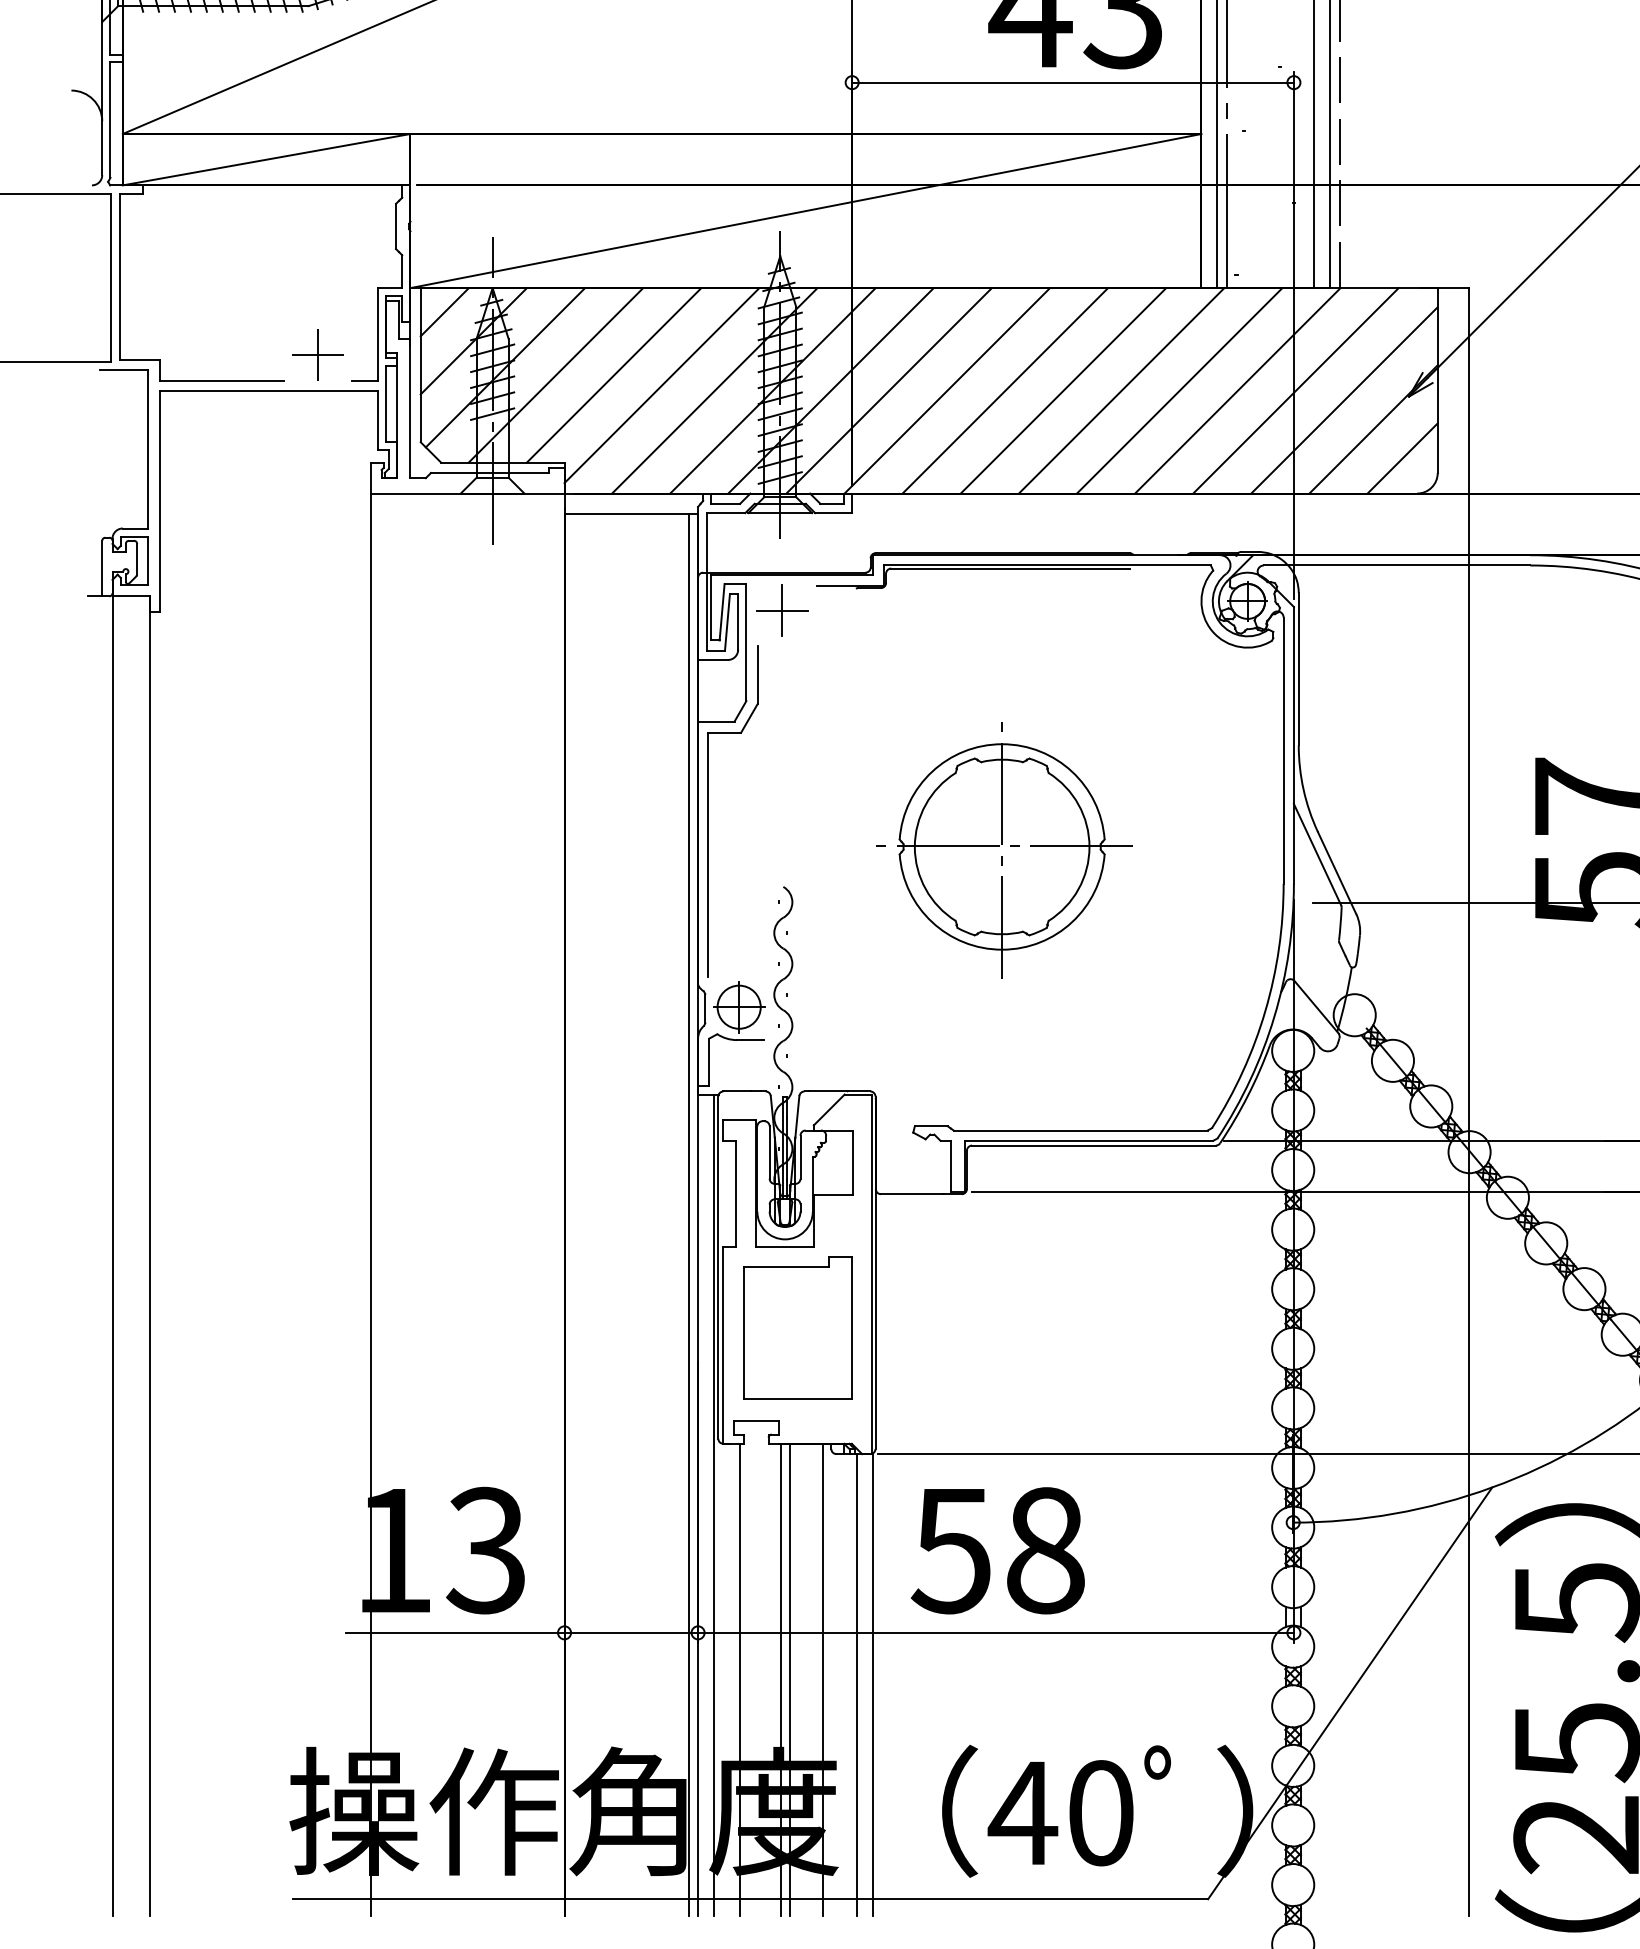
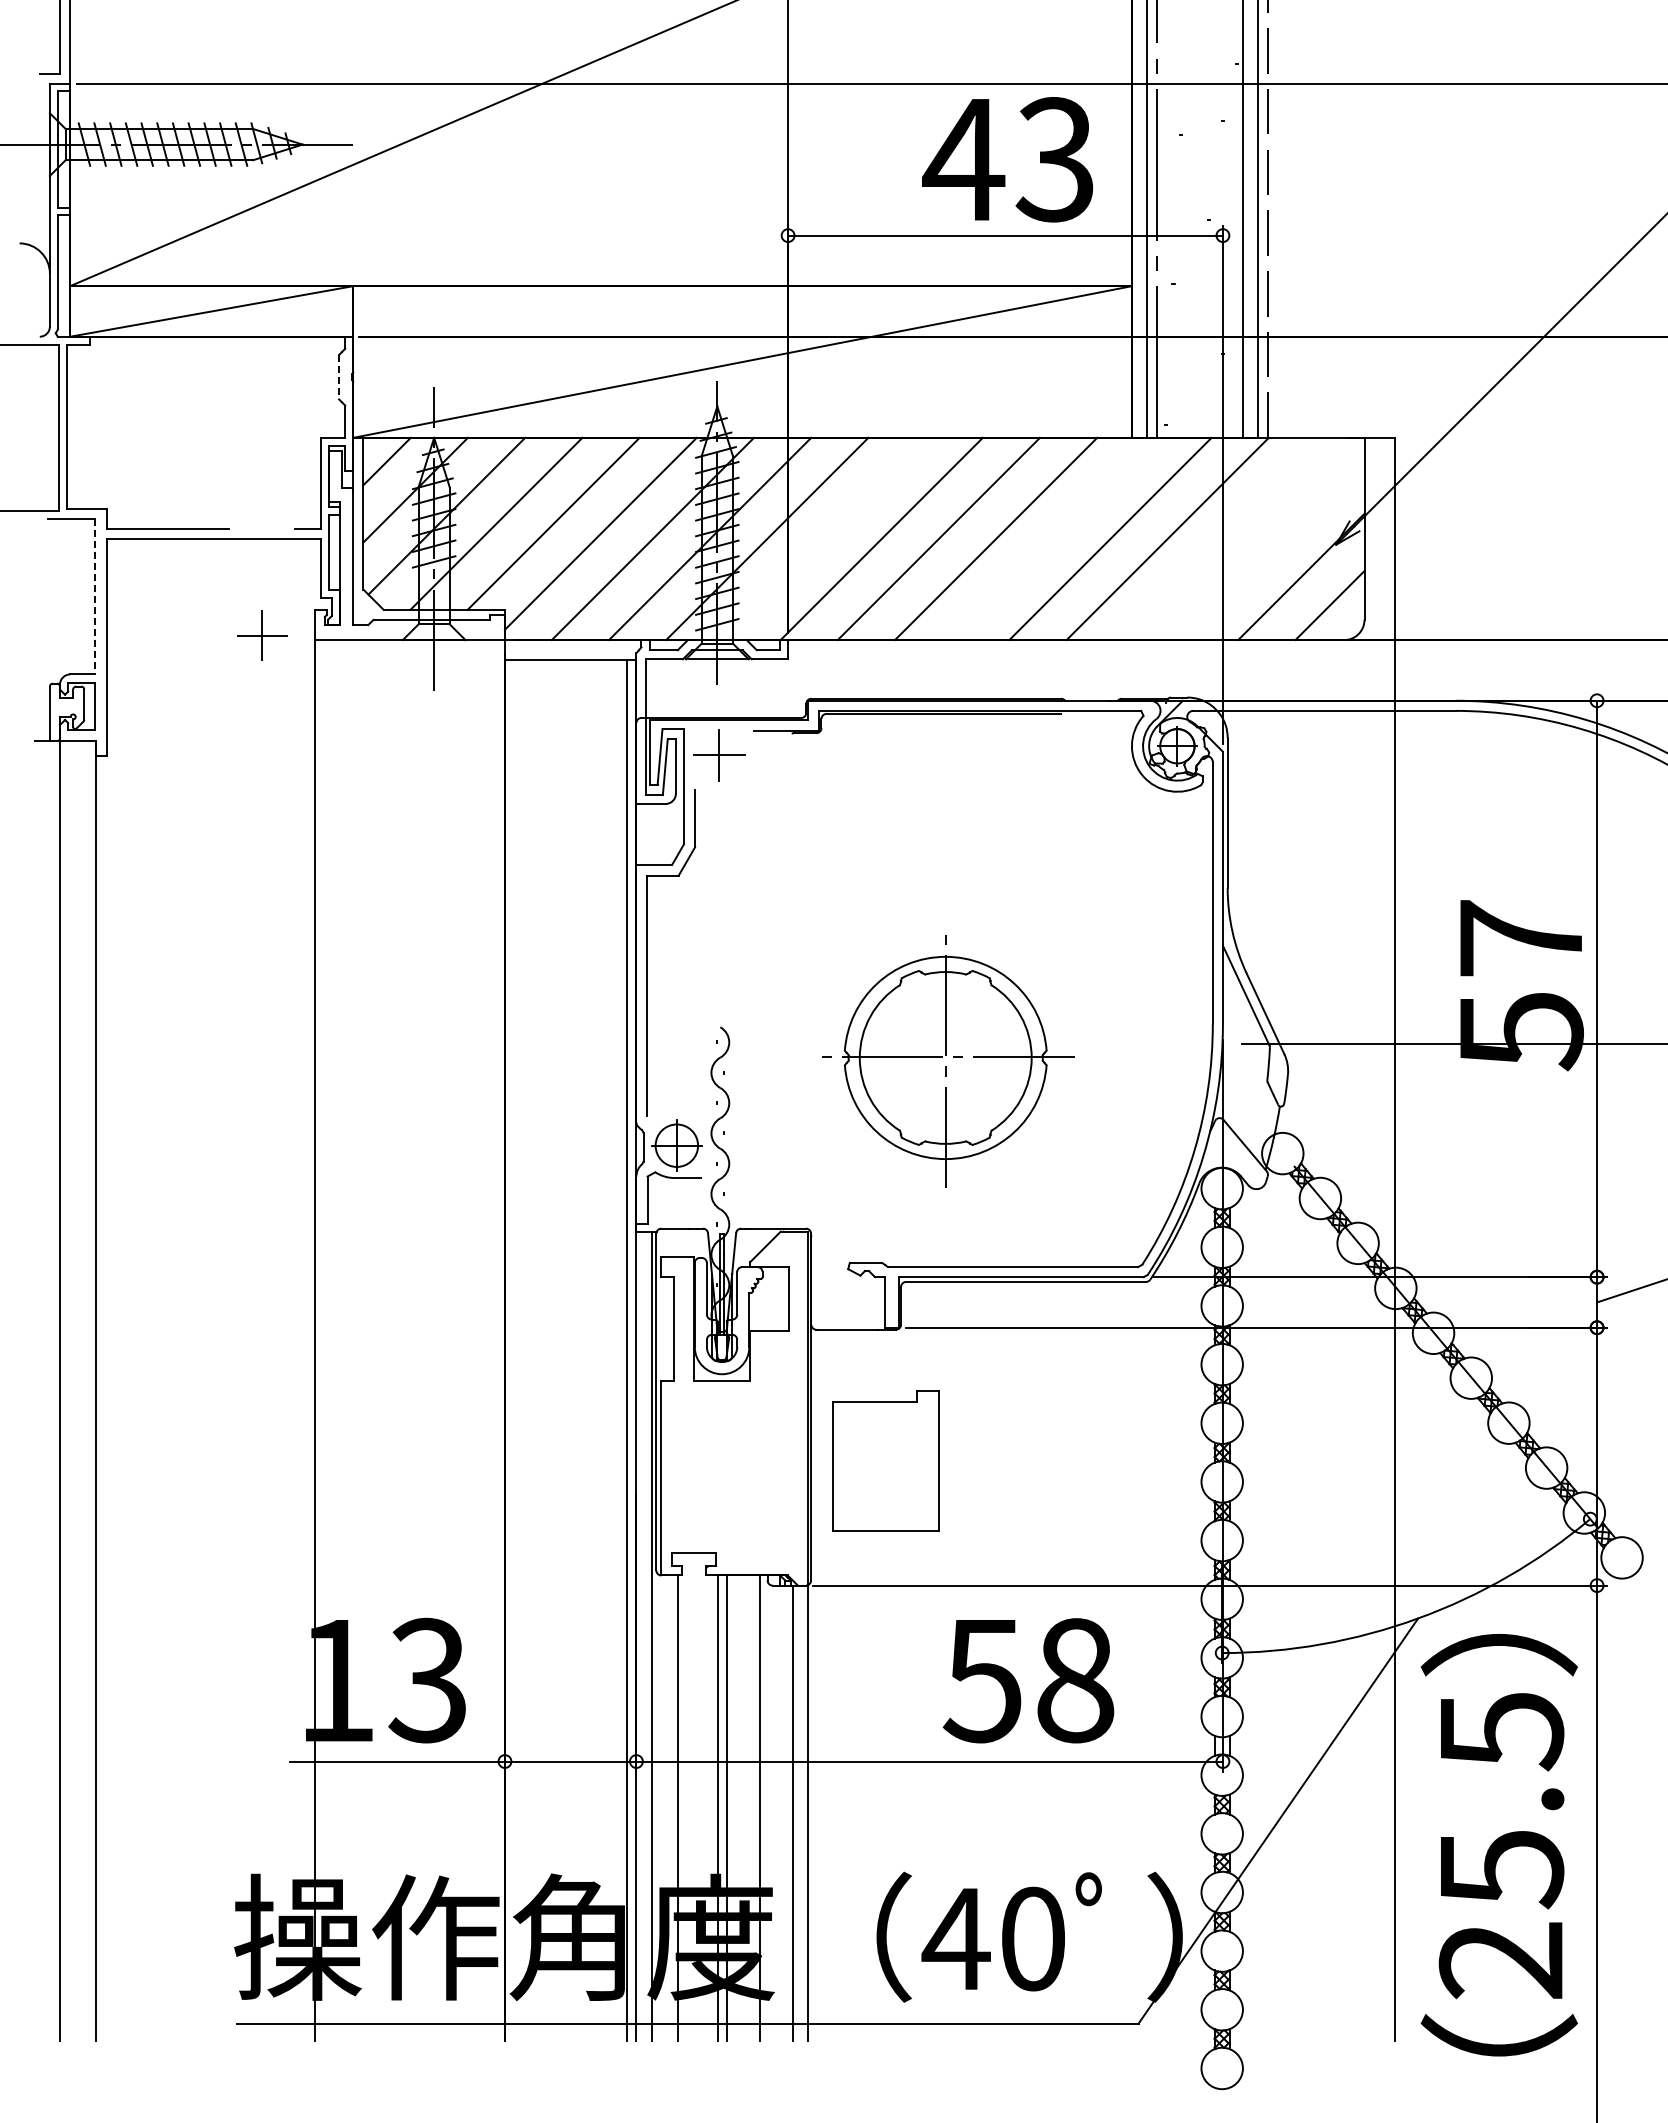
line: (396, 226) -> (339, 377), solid -> dashed
part: (318, 354) -> (262, 635), moved
line: (889, 390) -> (824, 538), removed
line: (1121, 390) -> (1053, 538), removed
line: (1295, 390) -> (1224, 538), removed
line: (1344, 400) -> (1272, 548), removed
line: (148, 449) -> (95, 596), solid -> dashed
part: (1004, 850) -> (948, 1061), moved
part: (797, 1327) -> (885, 1460), moved
text: (997, 1550) -> (1028, 1680), moved

